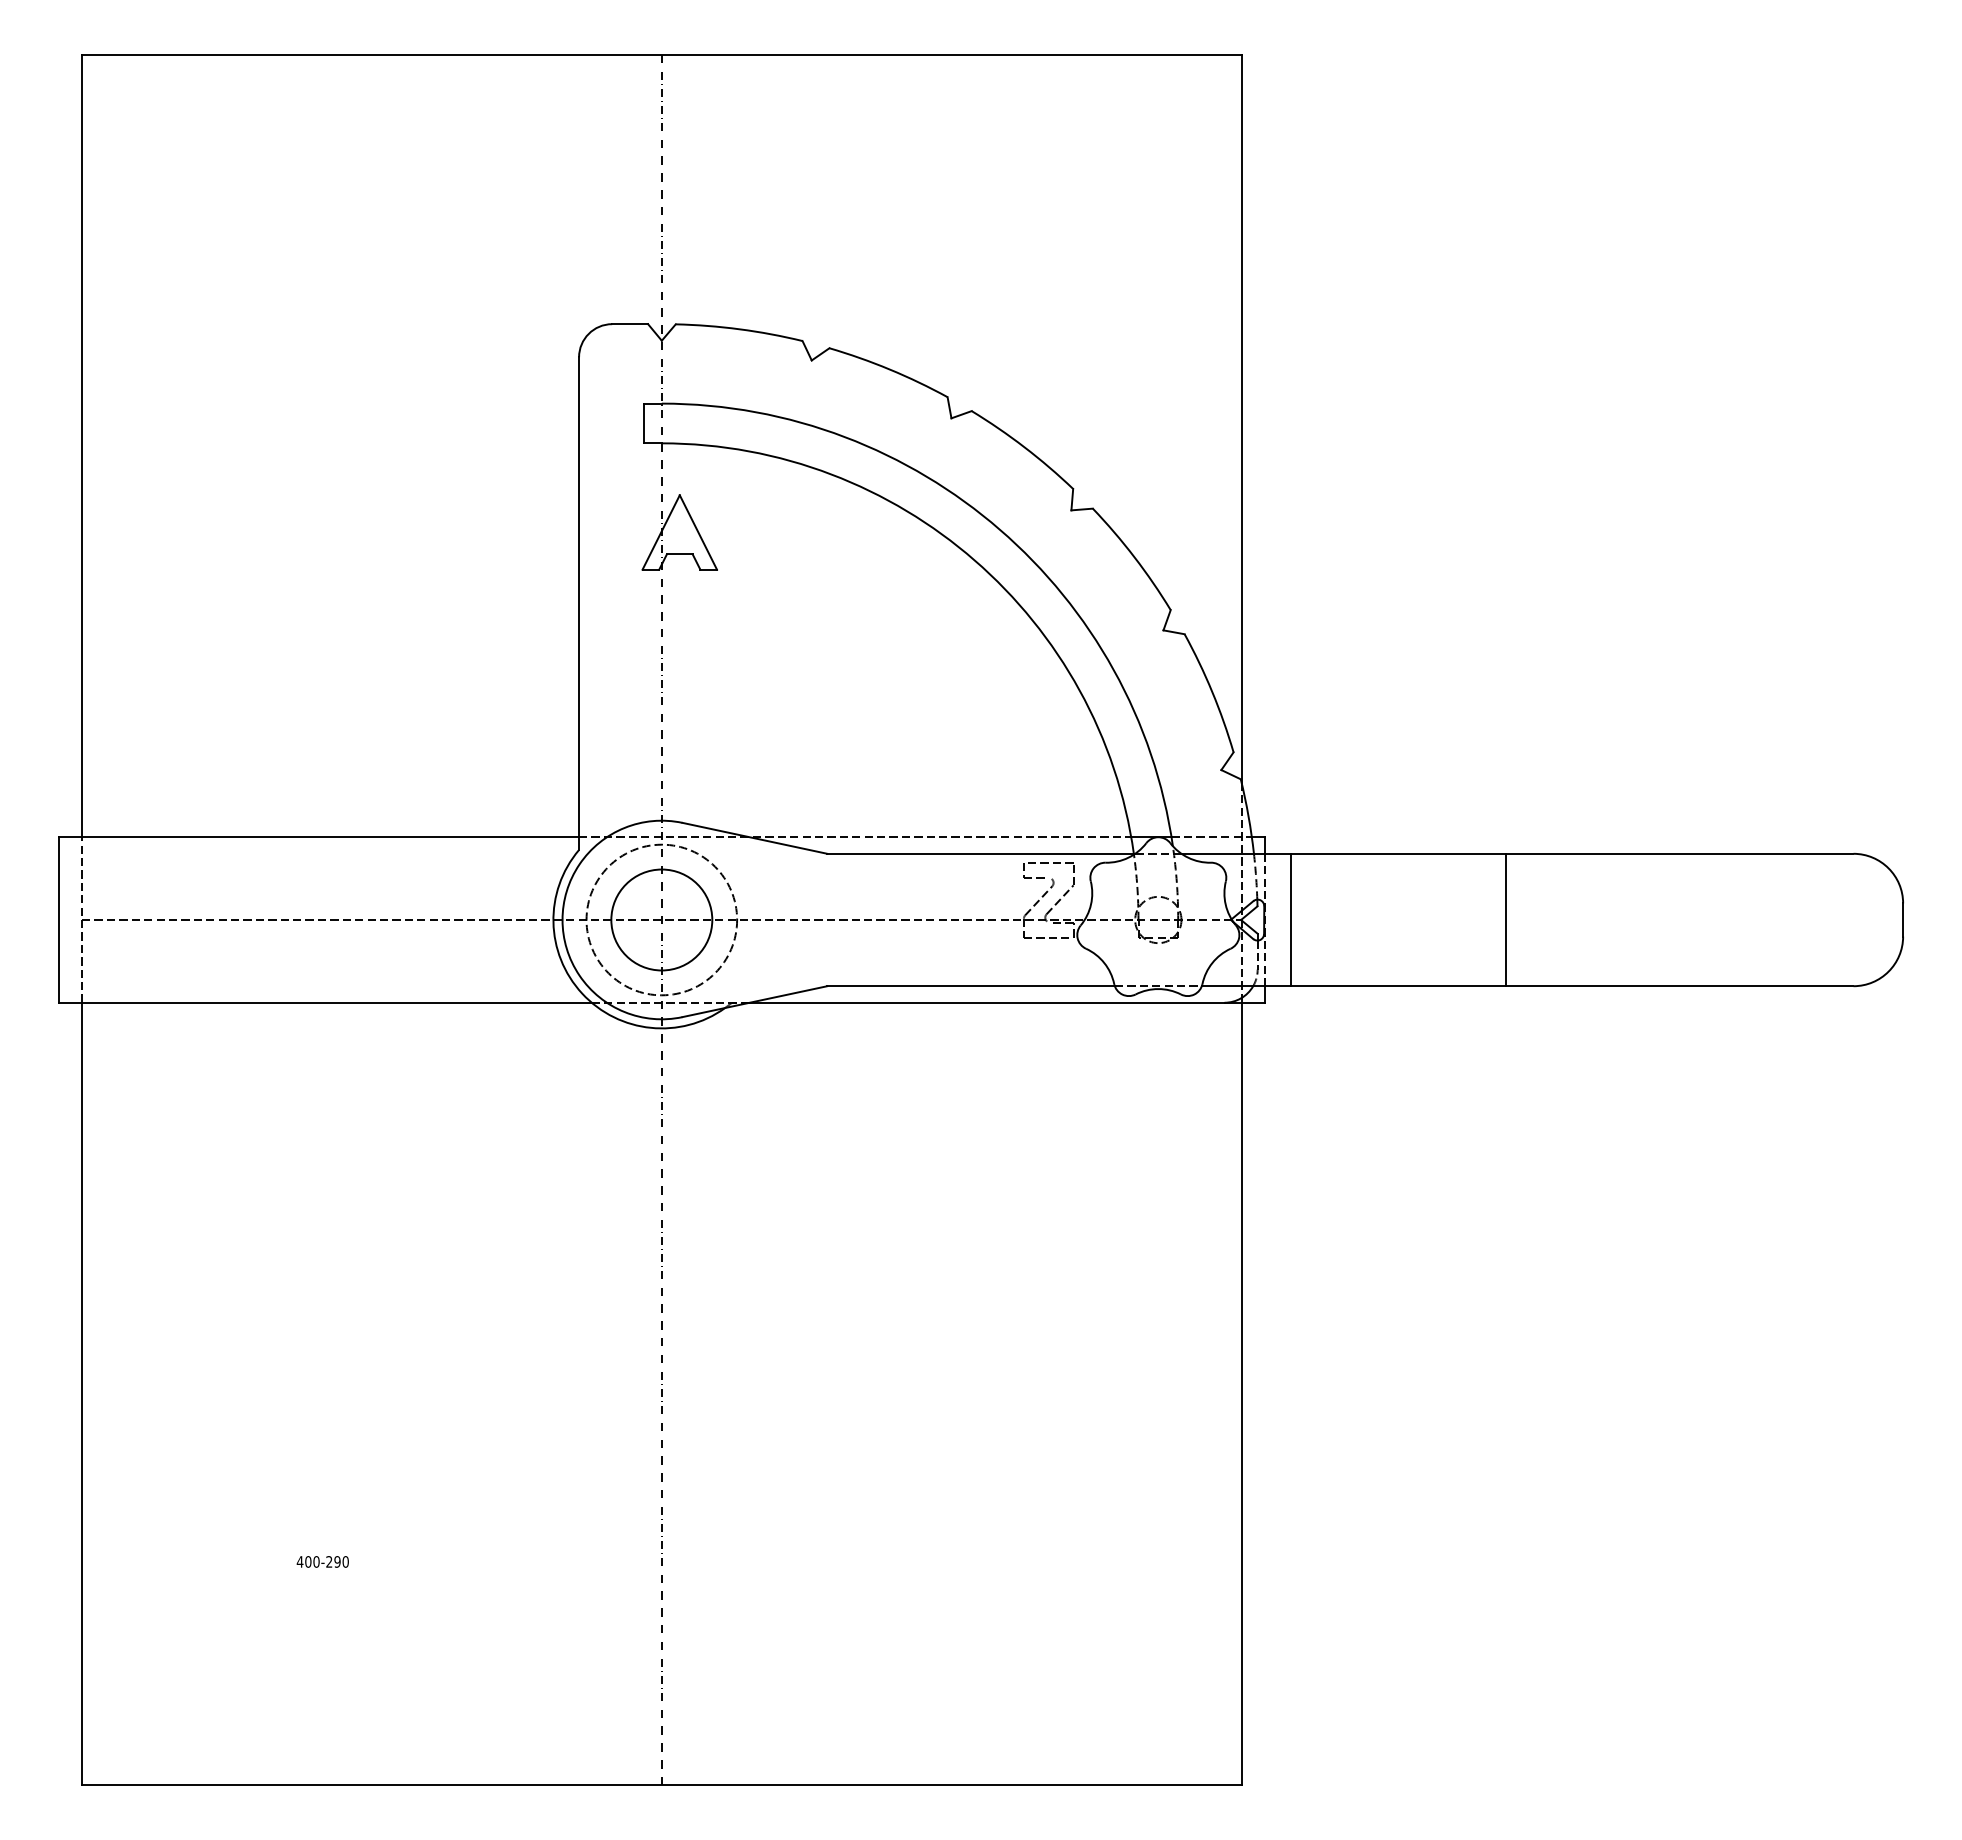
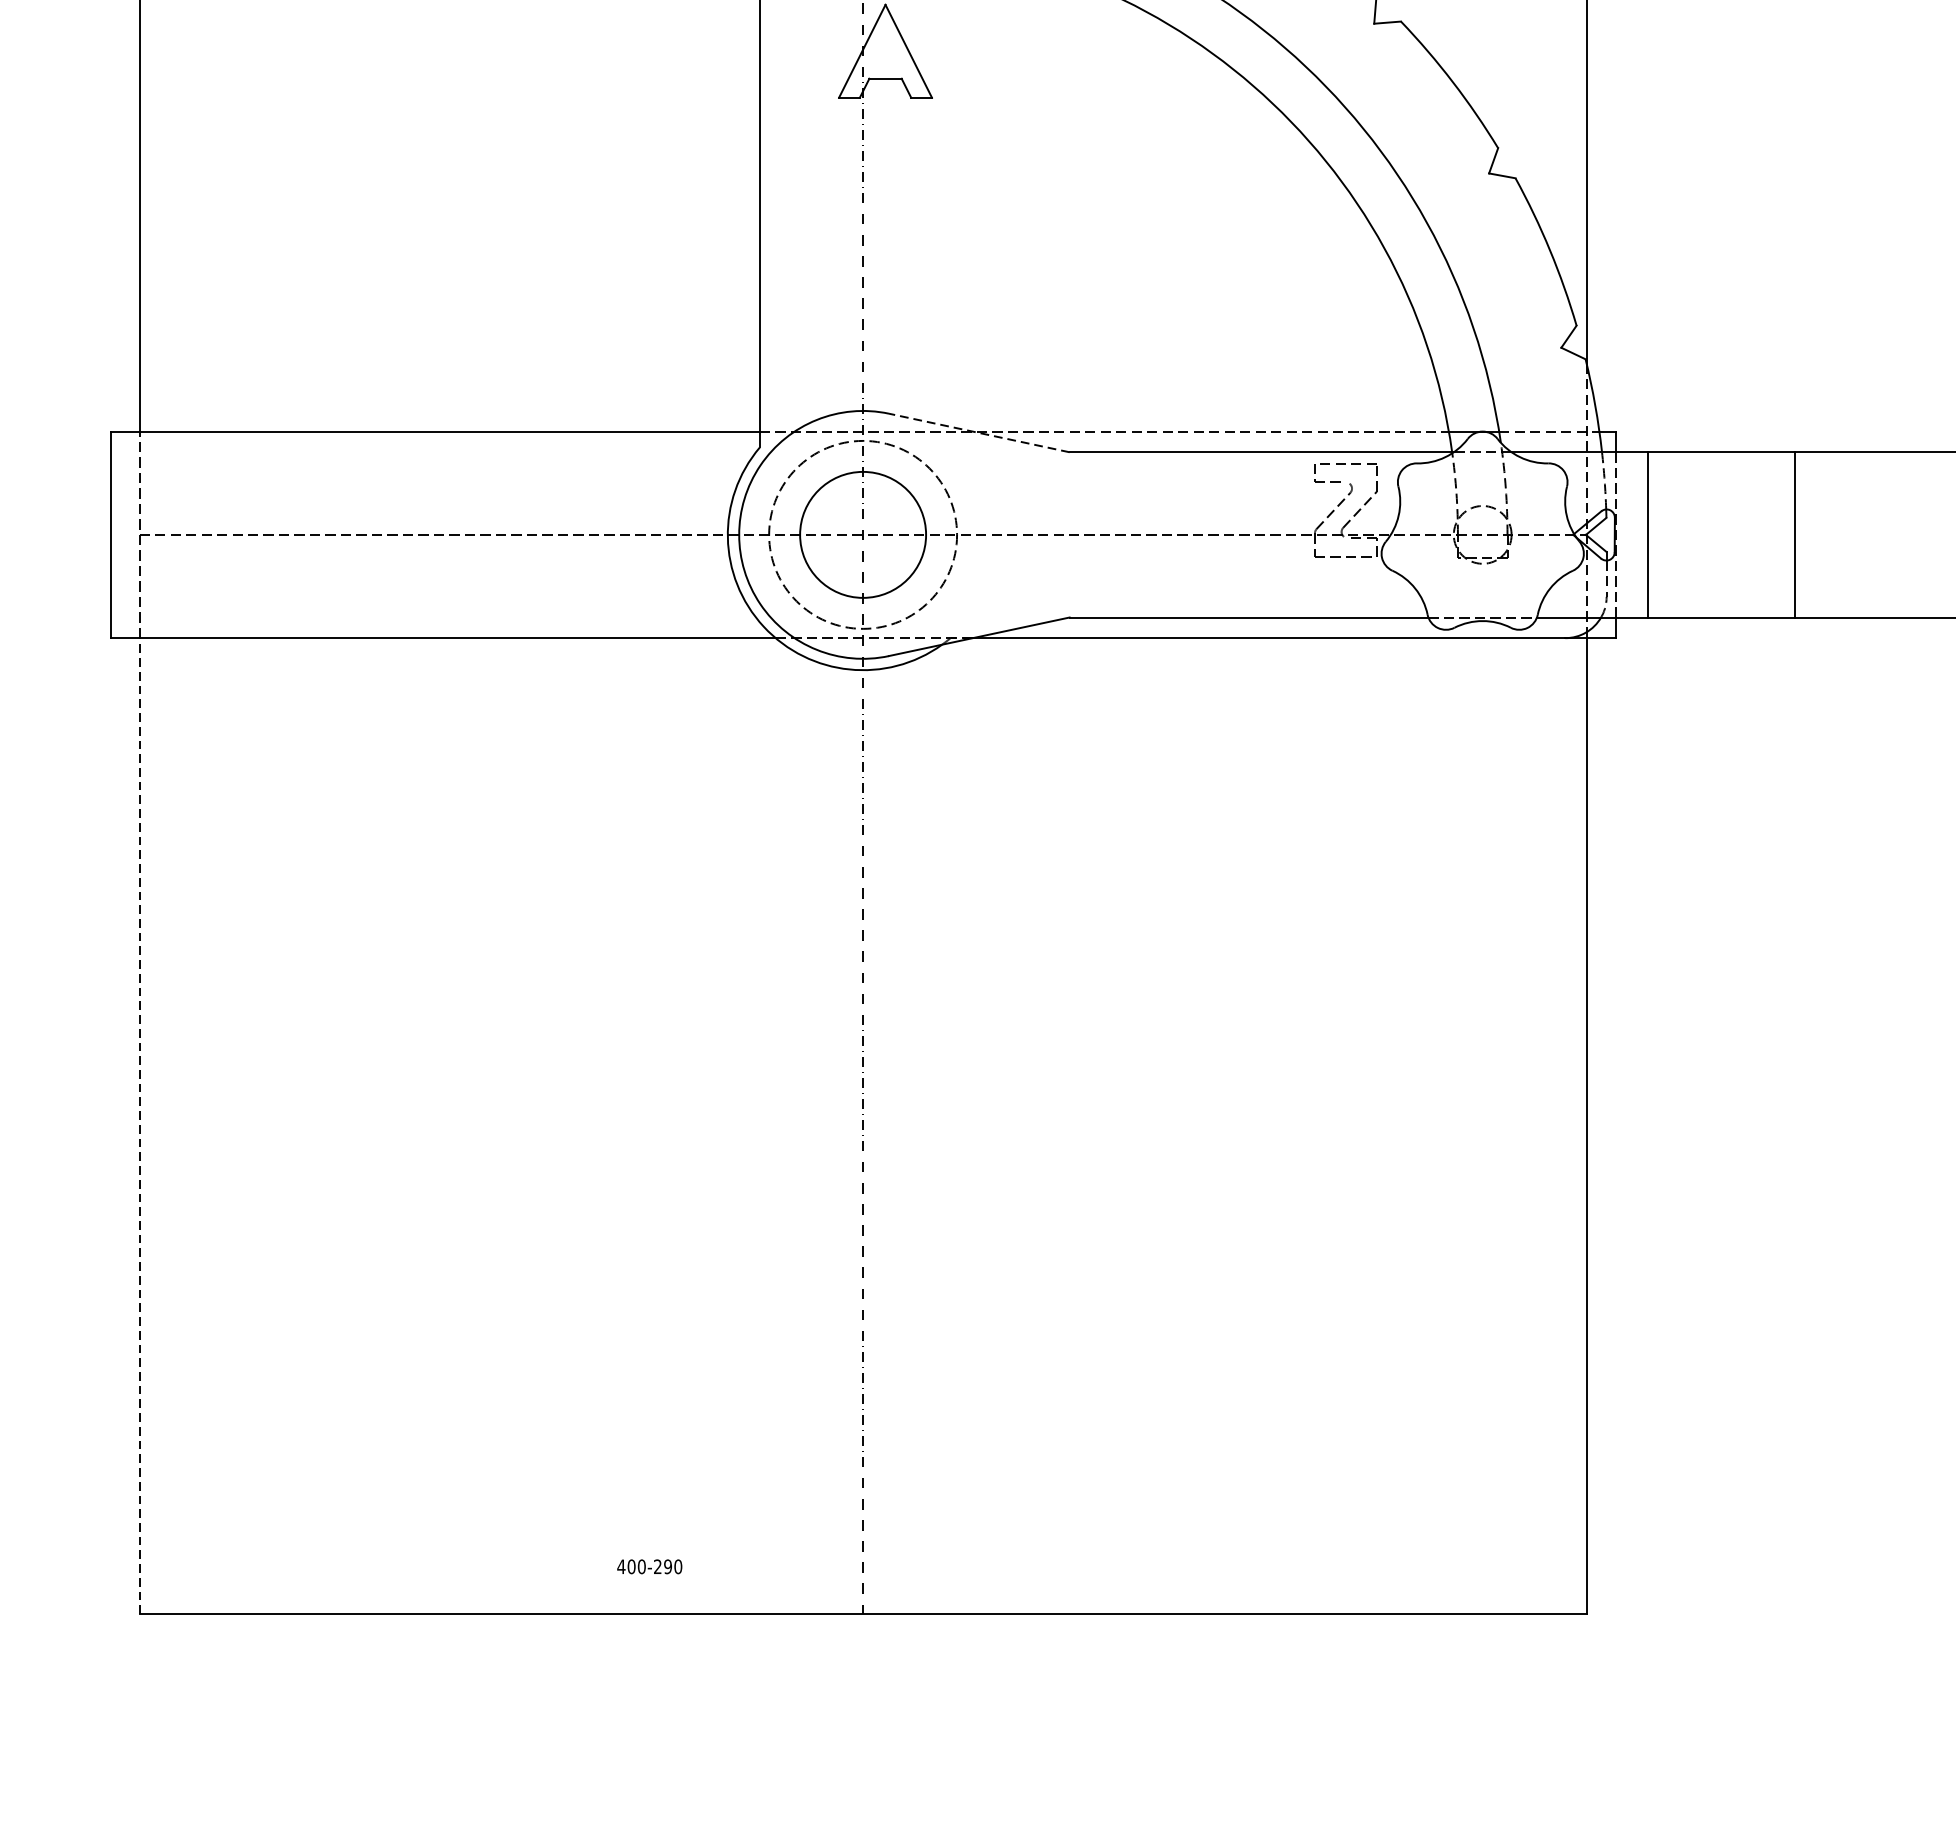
line: (754, 838) -> (978, 433), solid -> dashed
line: (1505, 919) -> (1794, 534), moved
line: (82, 1393) -> (140, 1125), solid -> dashed
text: (322, 1561) -> (649, 1566), moved

